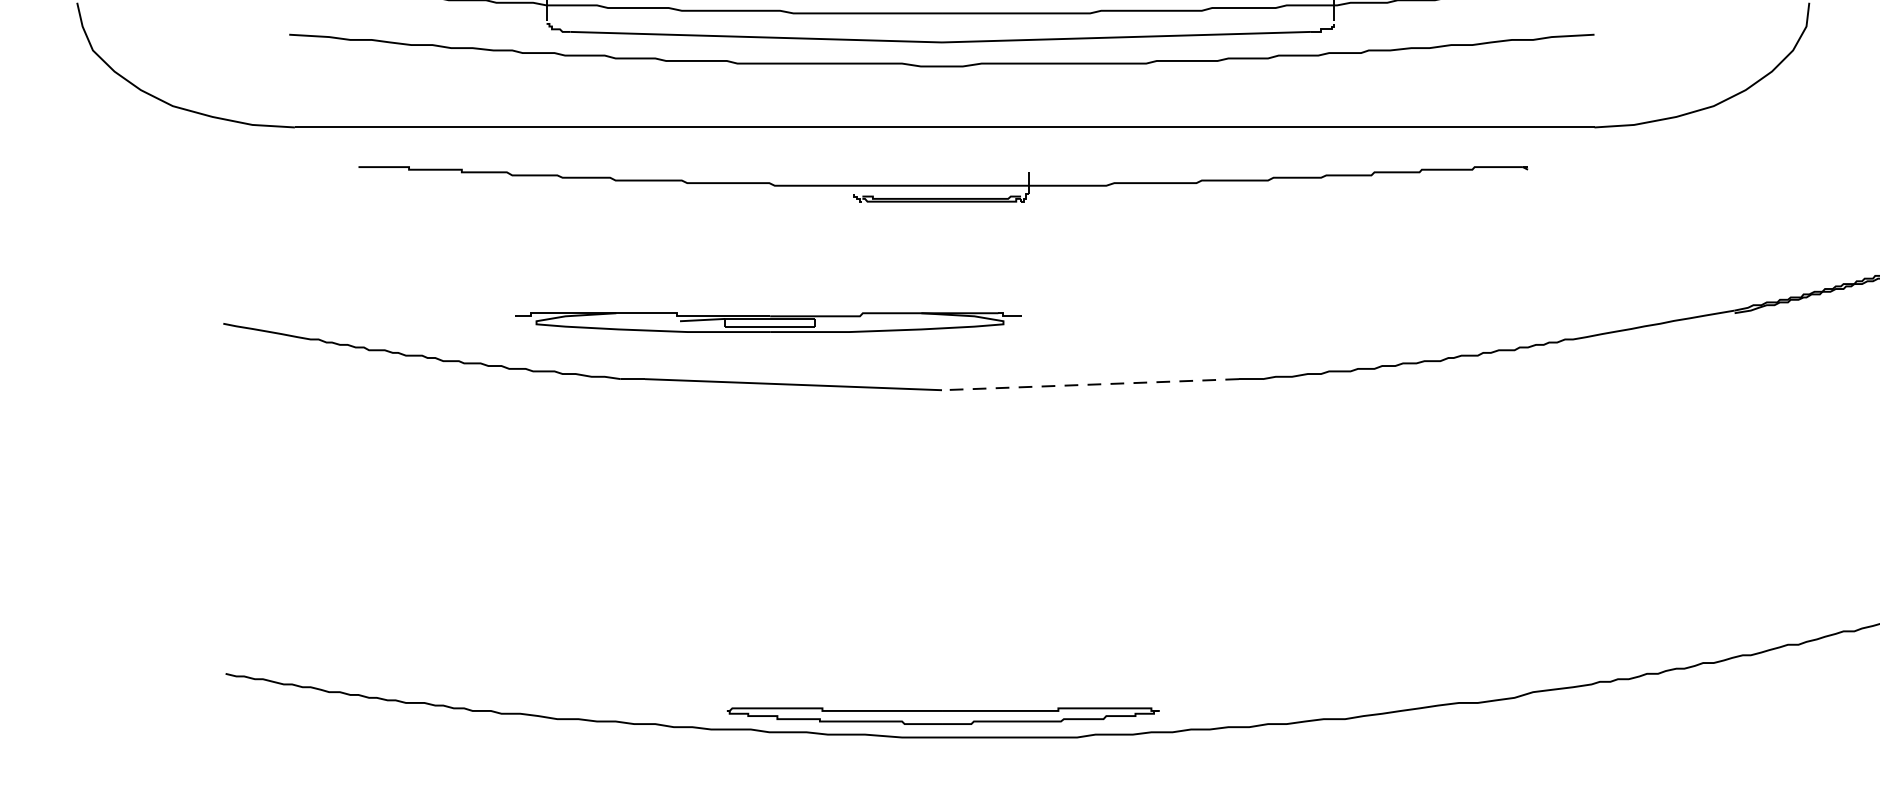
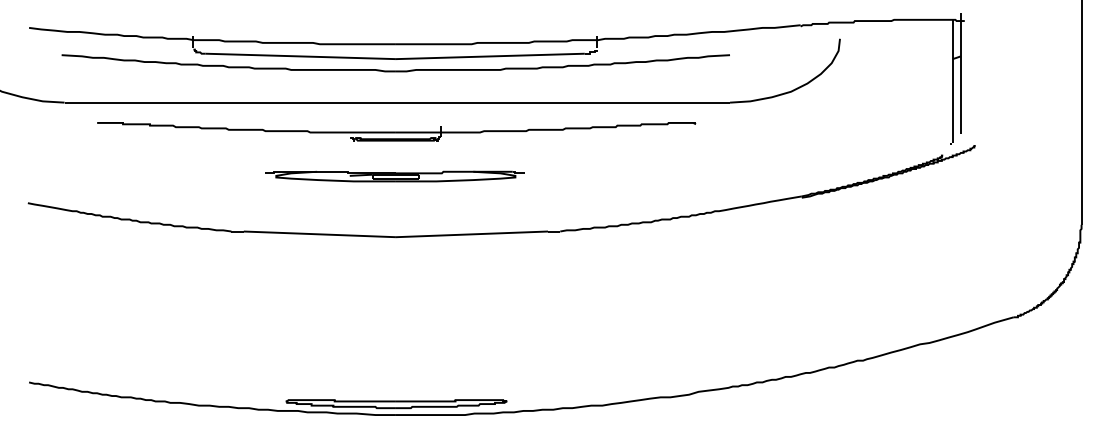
part: (767, 322) -> (394, 176), moved
line: (1089, 384) -> (471, 234), dashed -> solid

